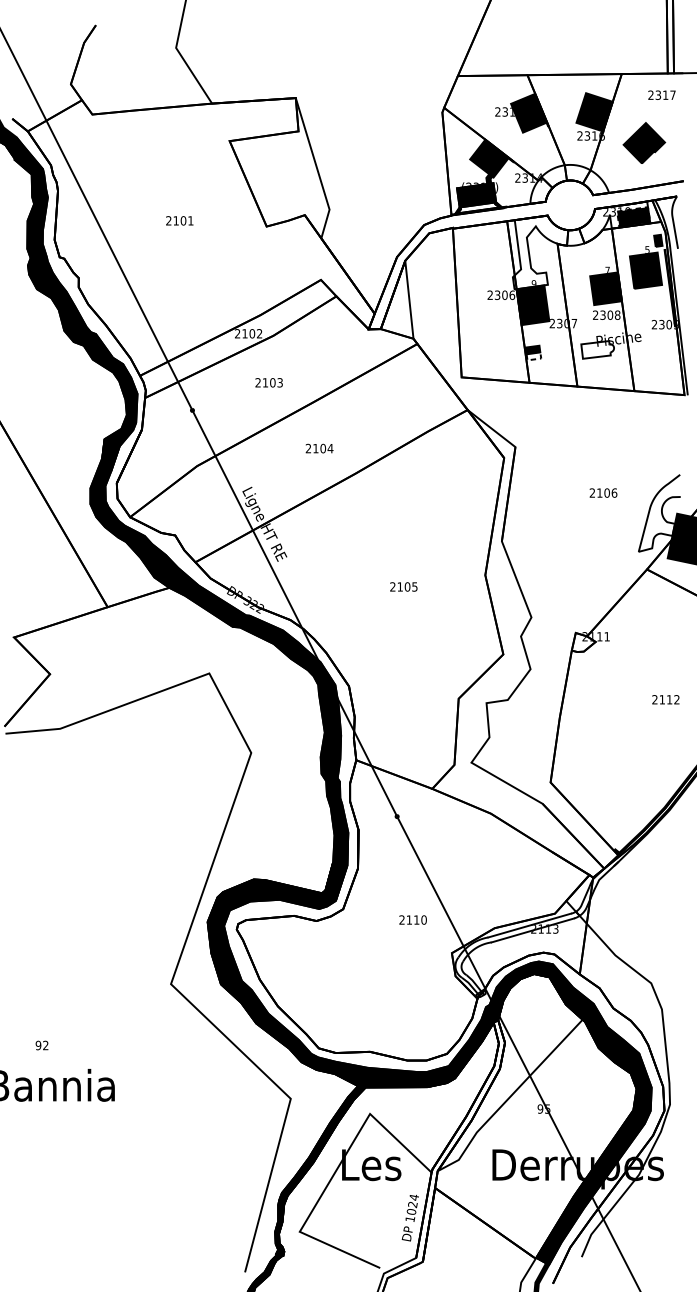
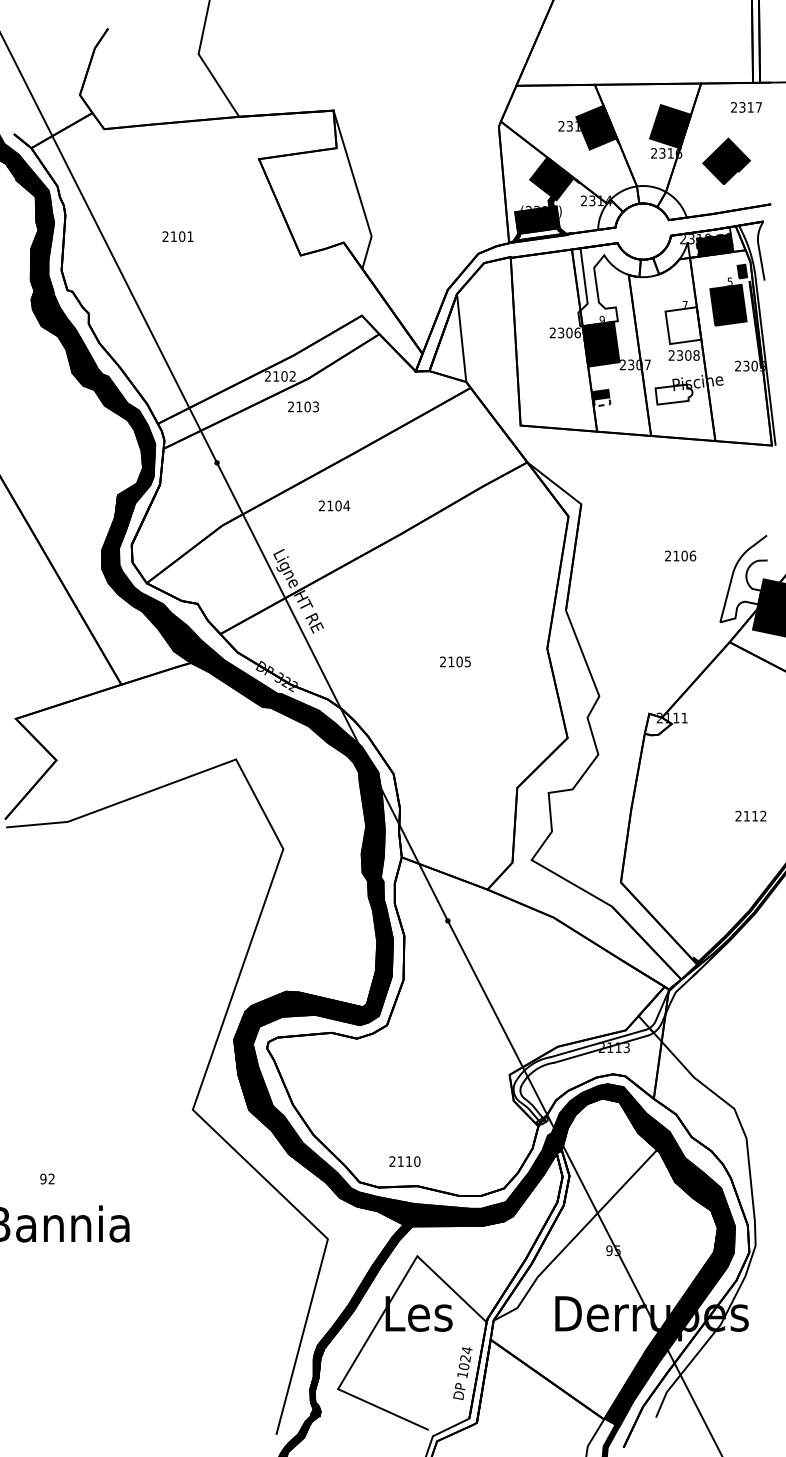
text: (179, 220) -> (177, 236), moved
fill: (605, 288) -> (682, 325), removed
text: (268, 382) -> (302, 406), moved
text: (319, 448) -> (334, 505), moved
text: (665, 699) -> (750, 815), moved
text: (412, 919) -> (404, 1160), moved

